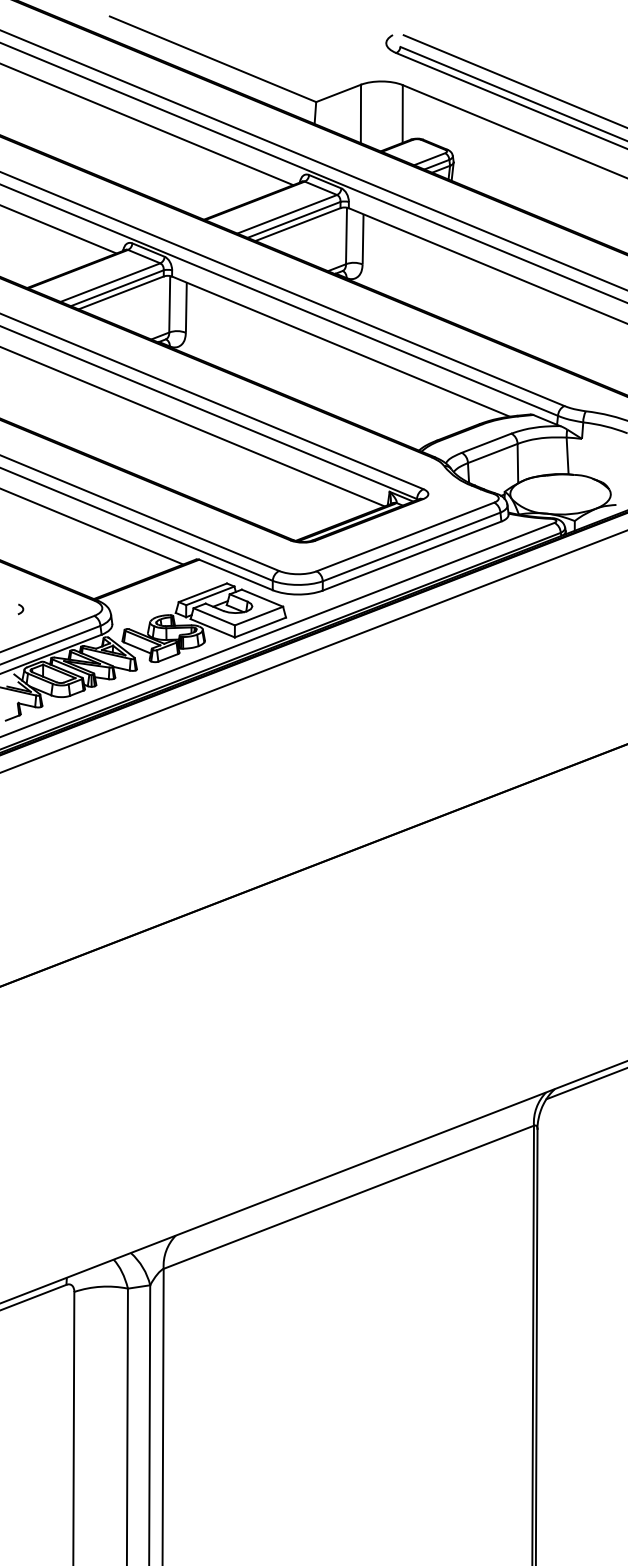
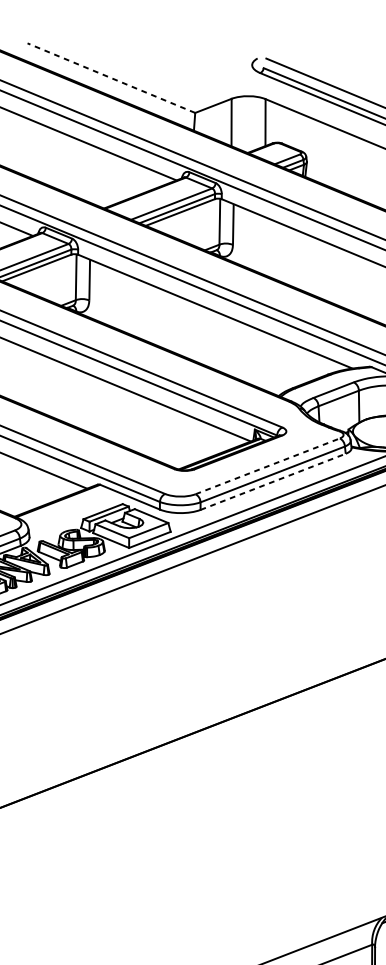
line: (213, 59) -> (111, 78), solid -> dashed
line: (405, 536) -> (267, 465), solid -> dashed
line: (412, 556) -> (273, 482), solid -> dashed

